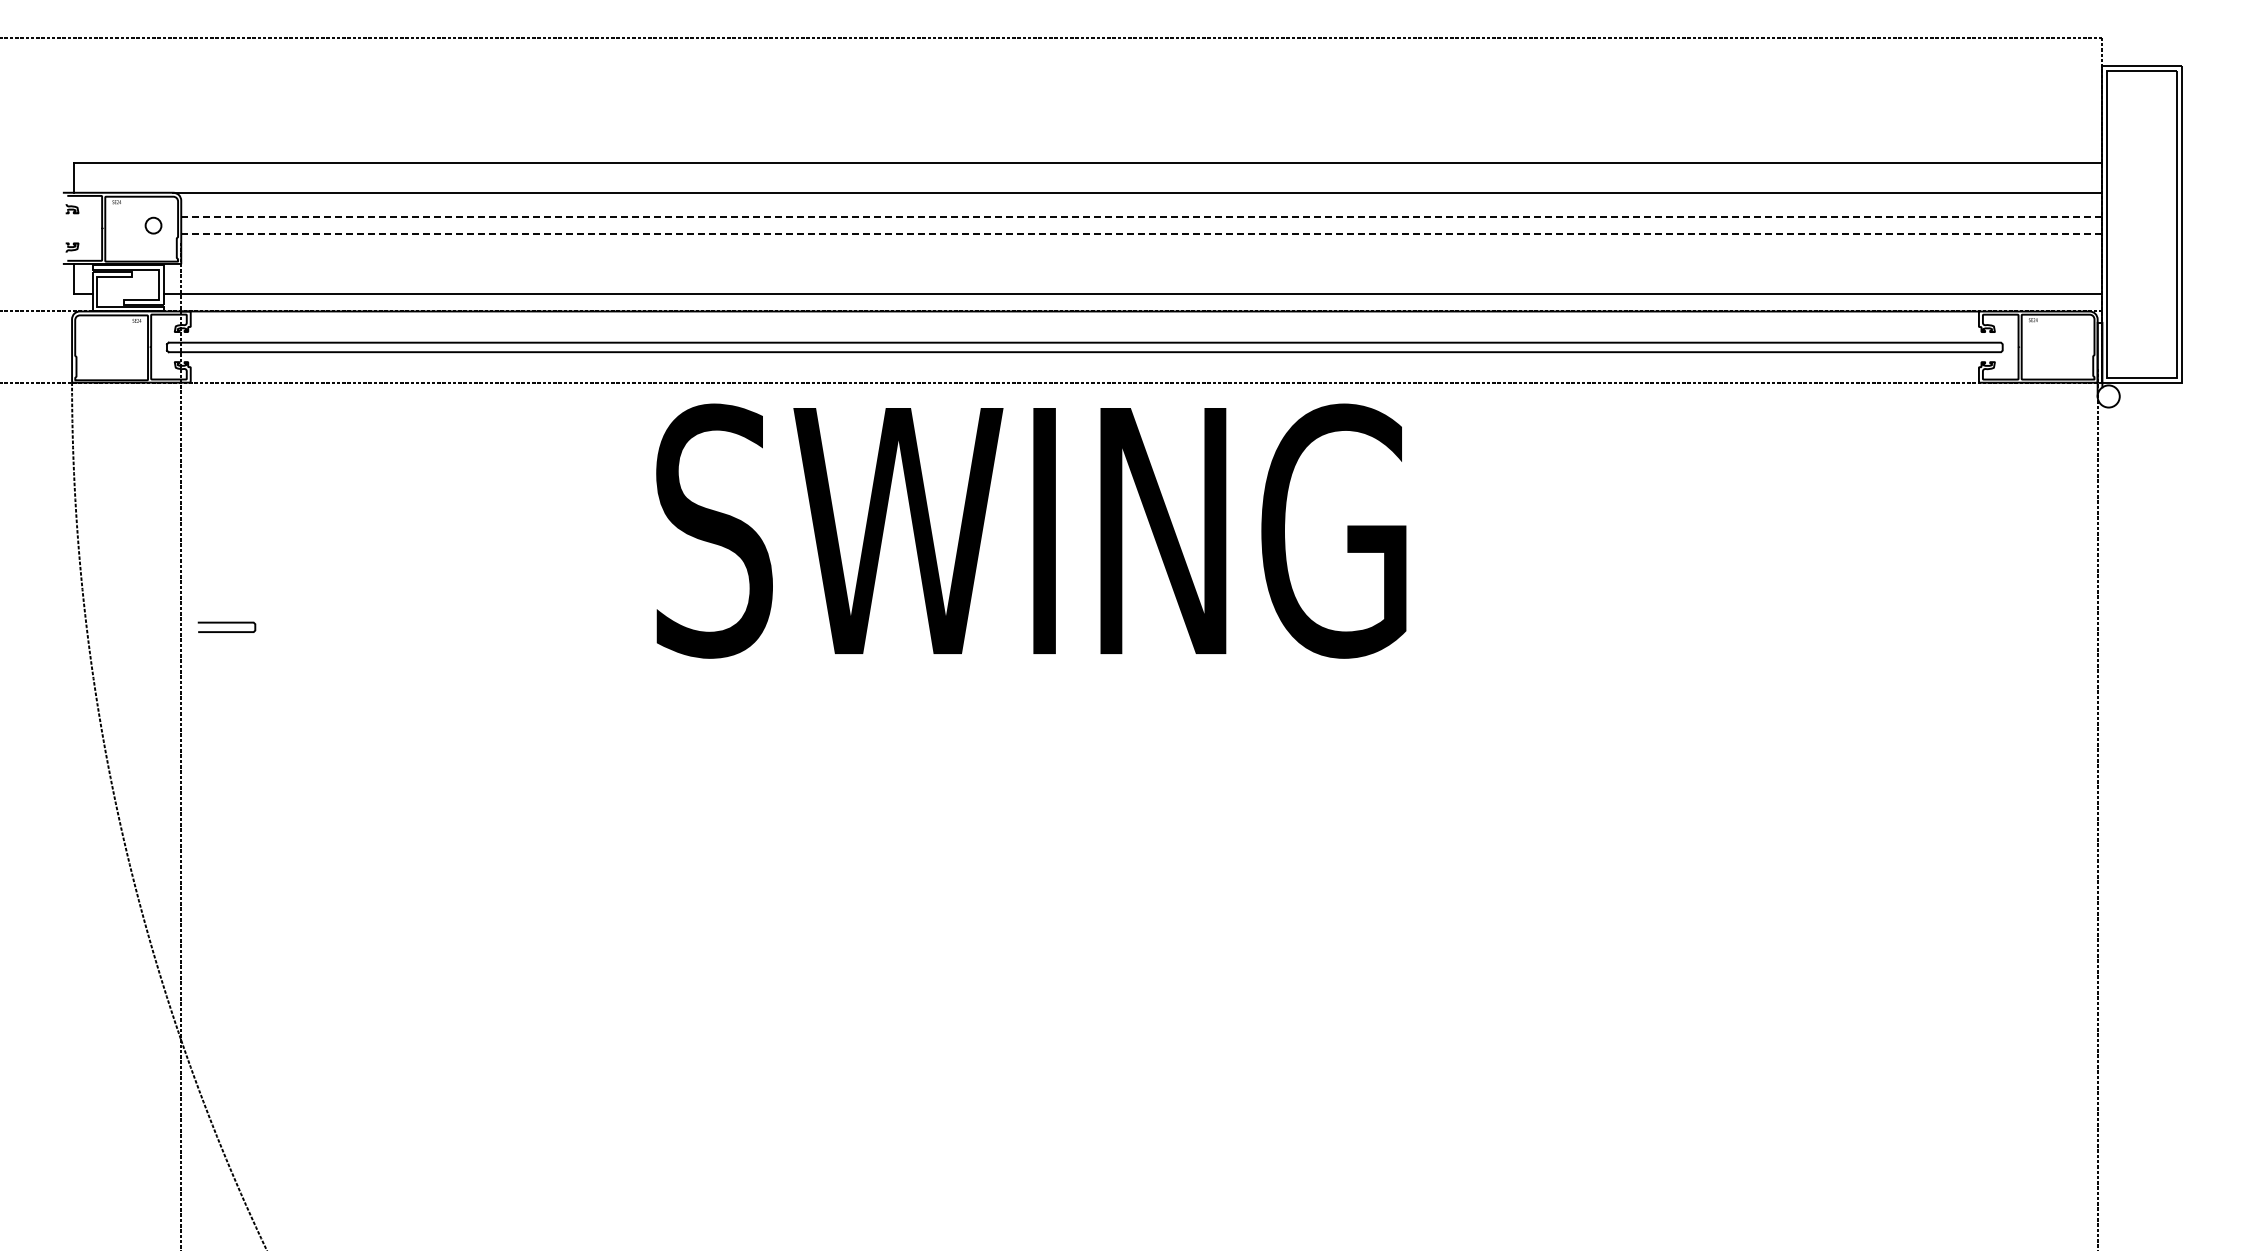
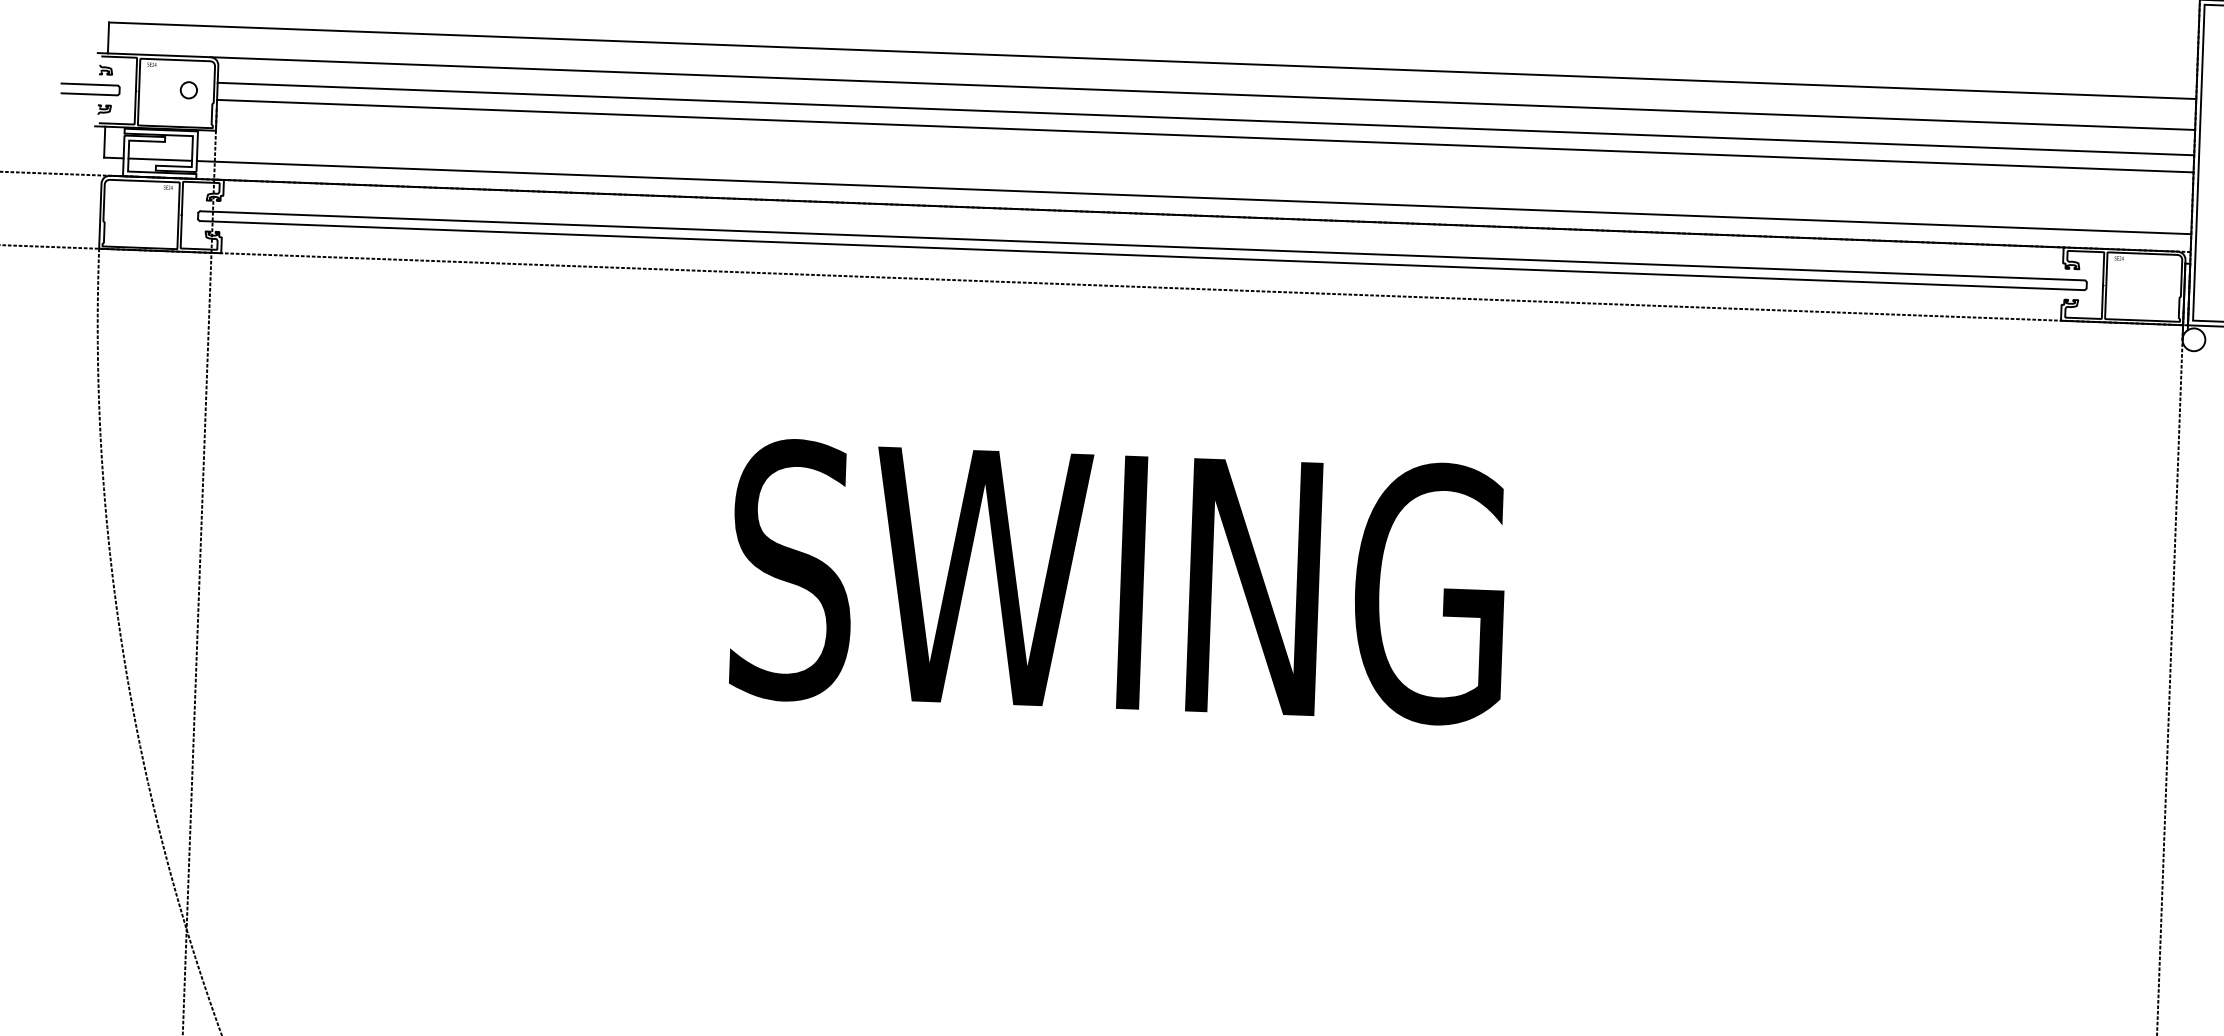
line: (1141, 217) -> (1205, 119), dashed -> solid
line: (1141, 233) -> (1205, 135), dashed -> solid
line: (128, 294) -> (160, 160), added
text: (1031, 530) -> (1118, 581), moved
curve: (226, 623) -> (90, 85), moved

